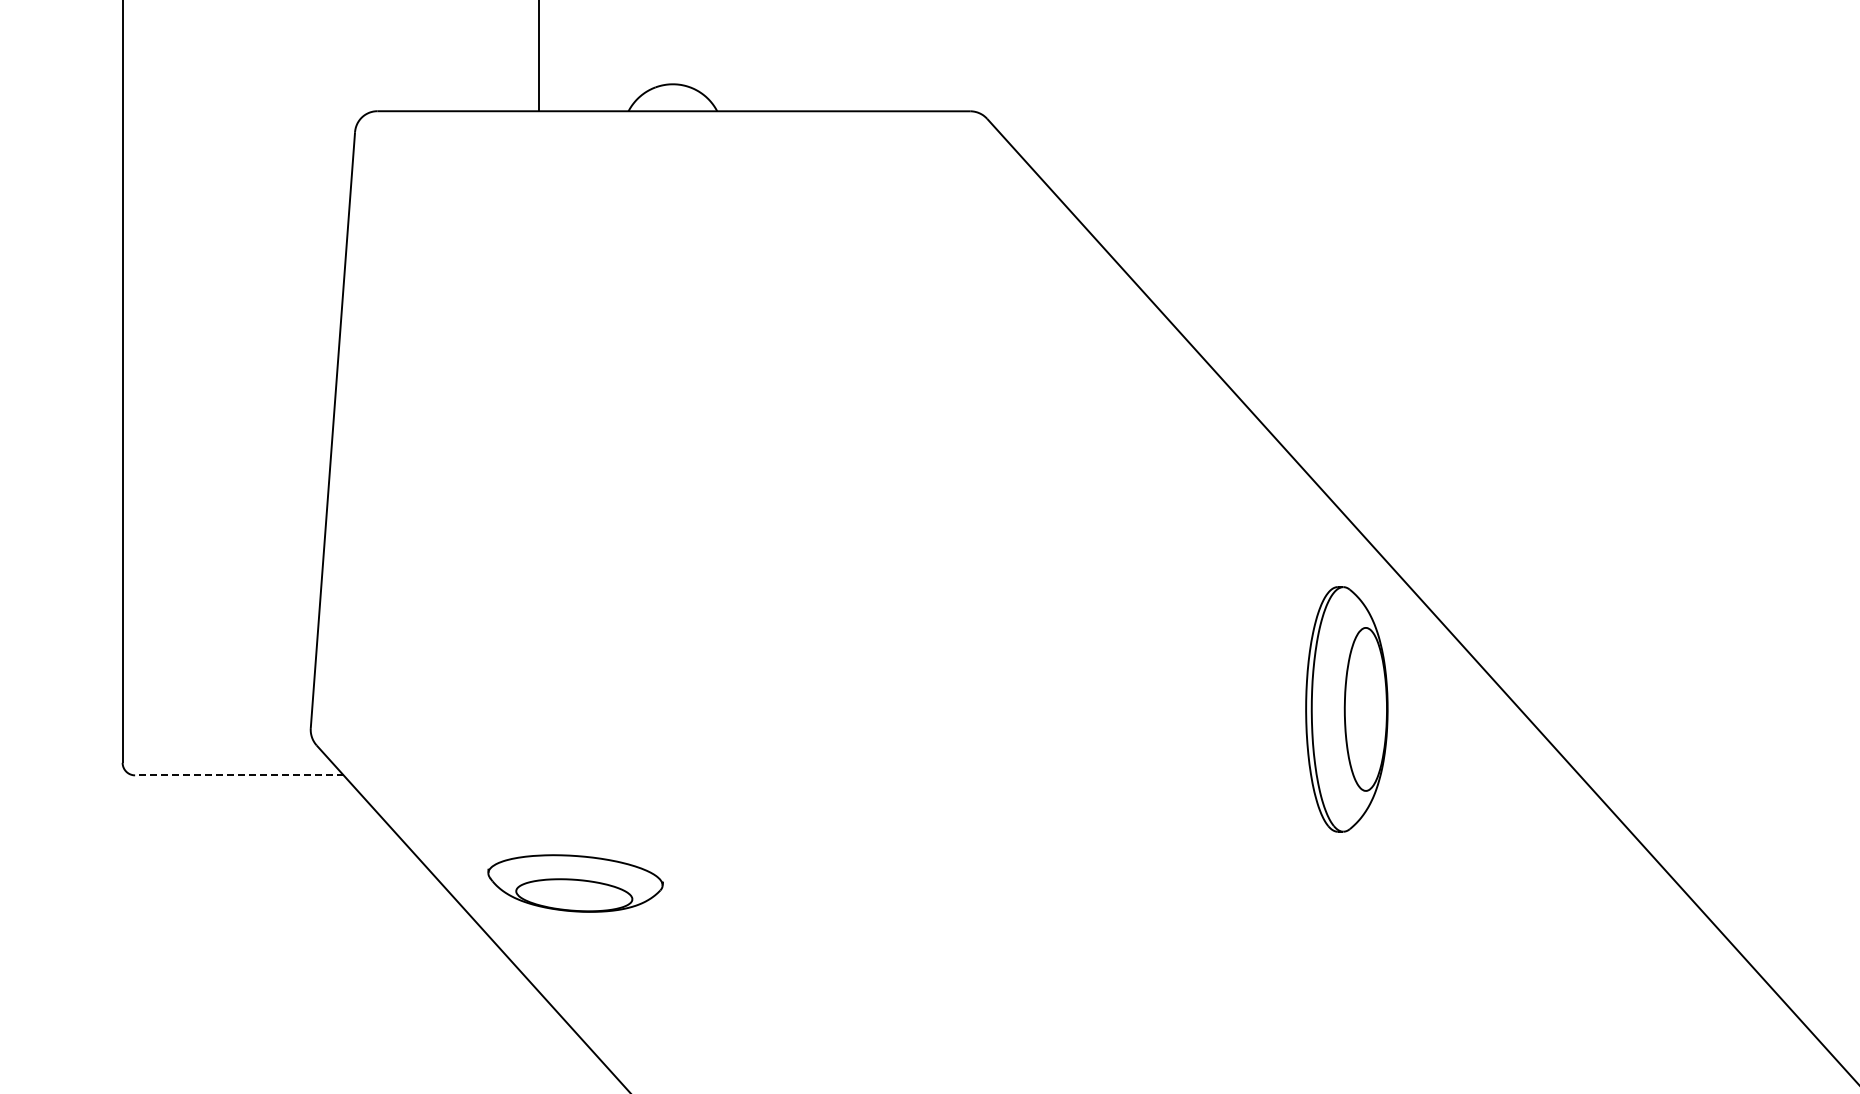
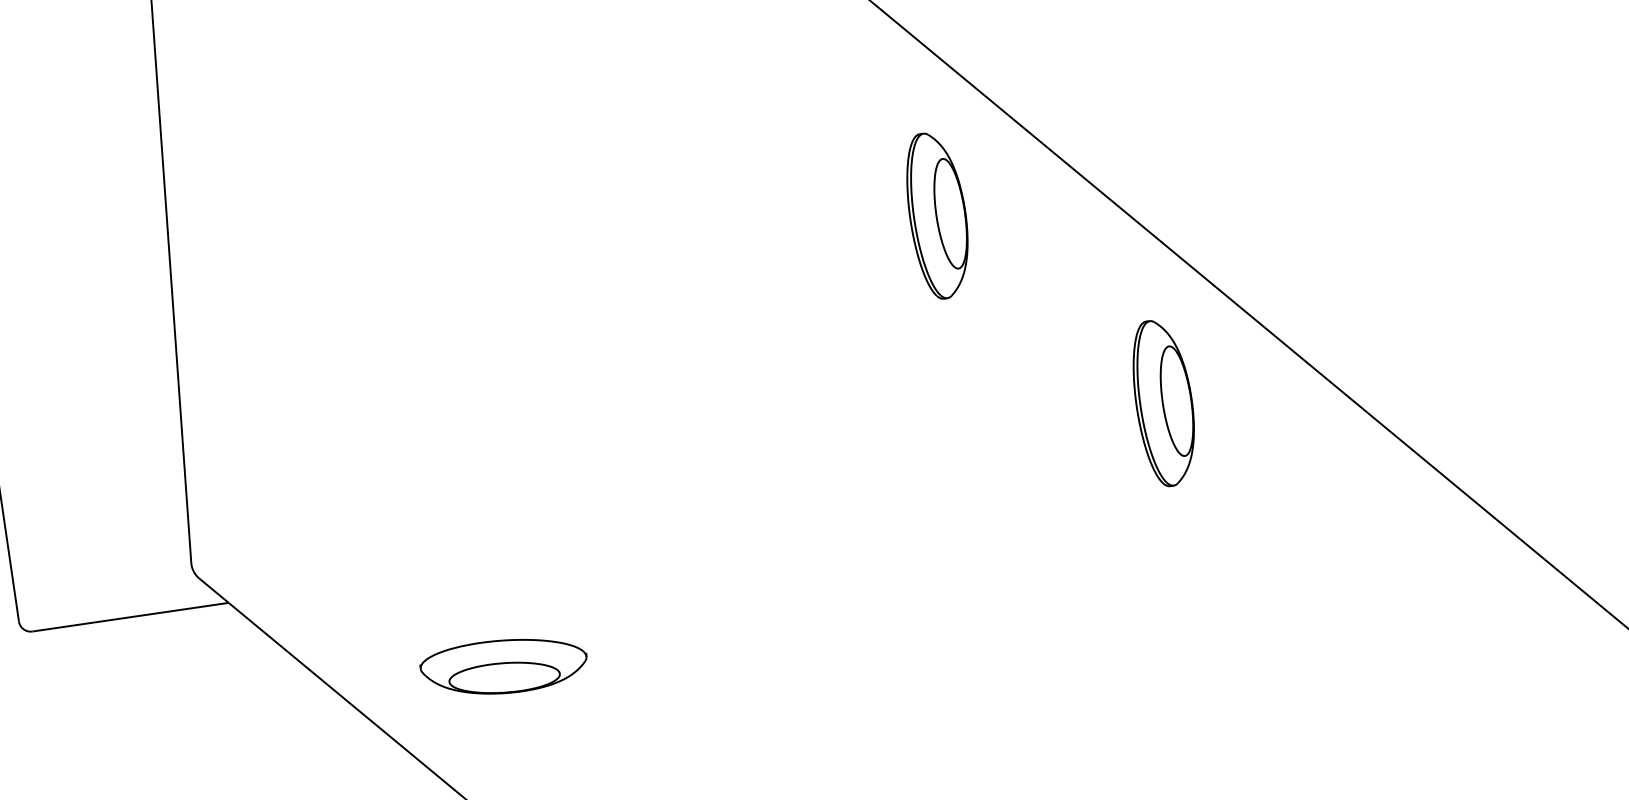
part: (1140, 479) -> (938, 214), added
part: (1347, 709) -> (1164, 403), size x0.71
line: (238, 775) -> (129, 617), dashed -> solid
part: (575, 883) -> (504, 666), moved

